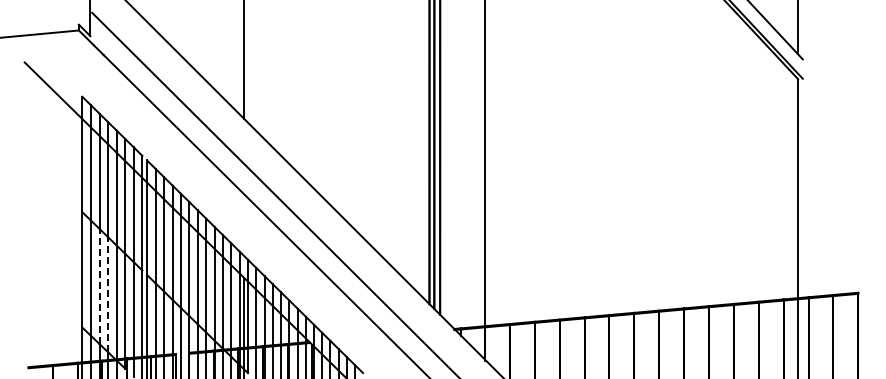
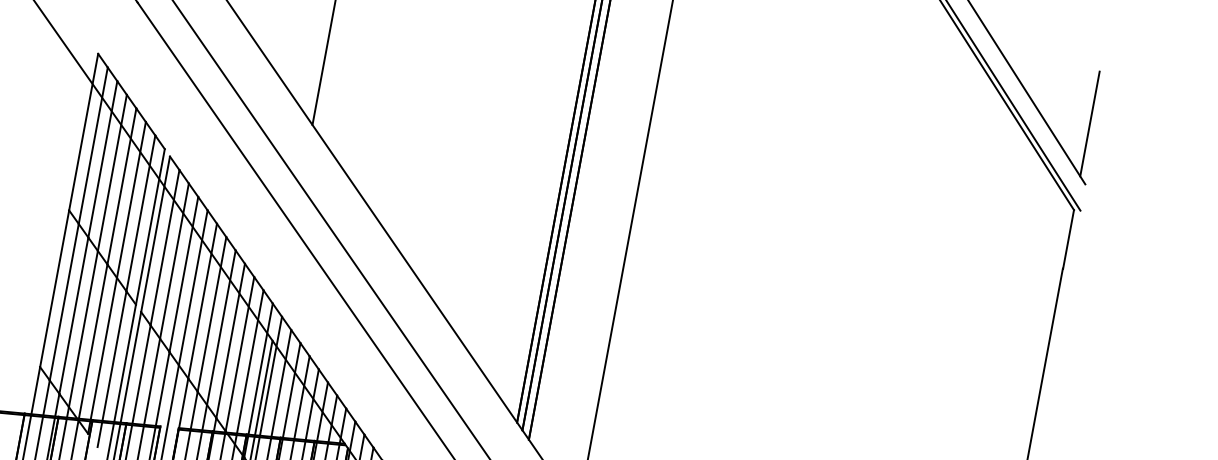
line: (99, 286) -> (73, 315), dashed -> solid
line: (108, 294) -> (83, 328), dashed -> solid

